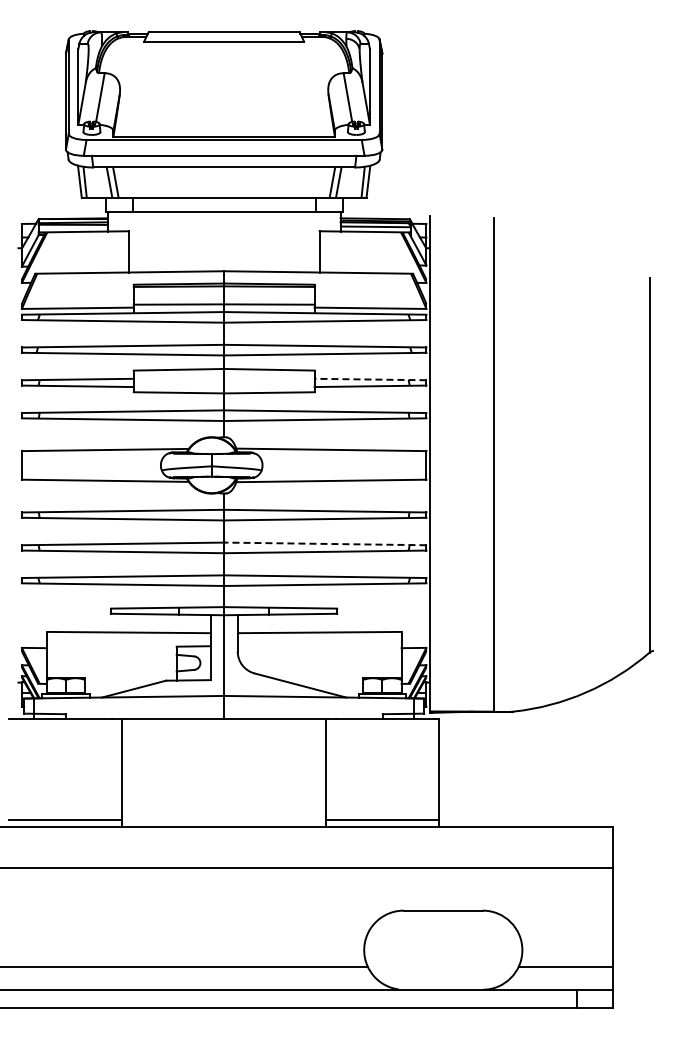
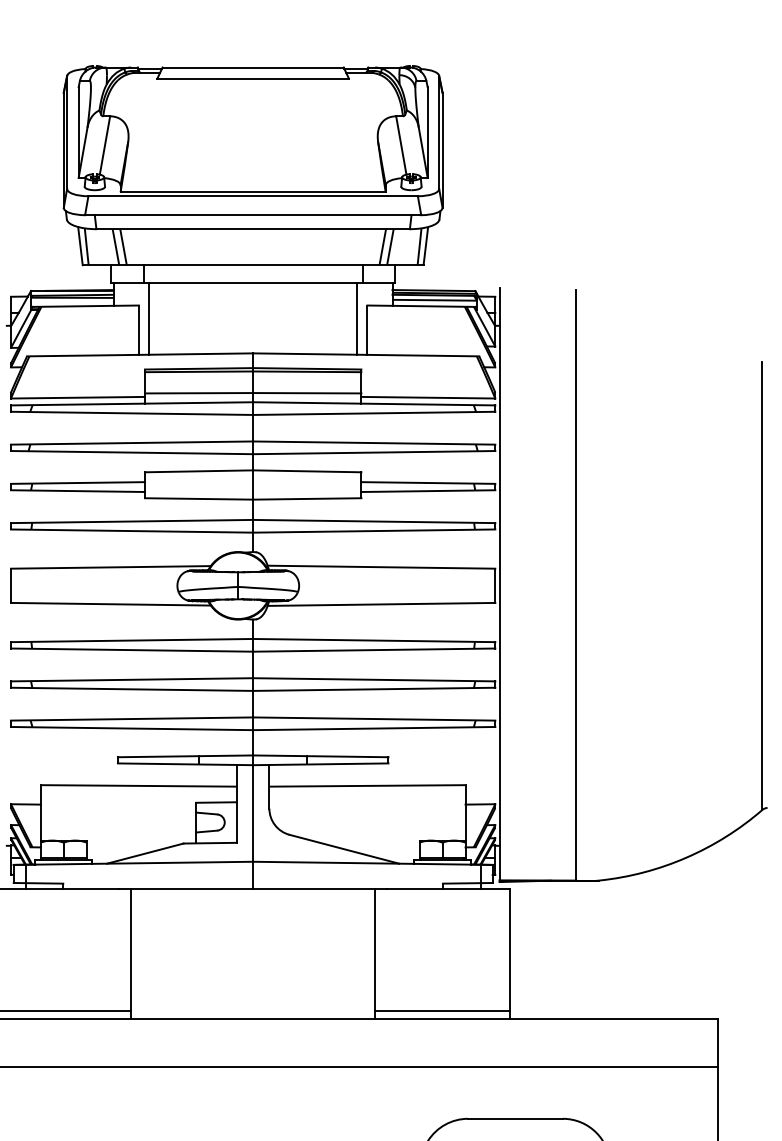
line: (137, 242) -> (149, 318), added
line: (311, 242) -> (357, 318), added
line: (370, 379) -> (428, 482), dashed -> solid
line: (324, 543) -> (373, 679), dashed -> solid

